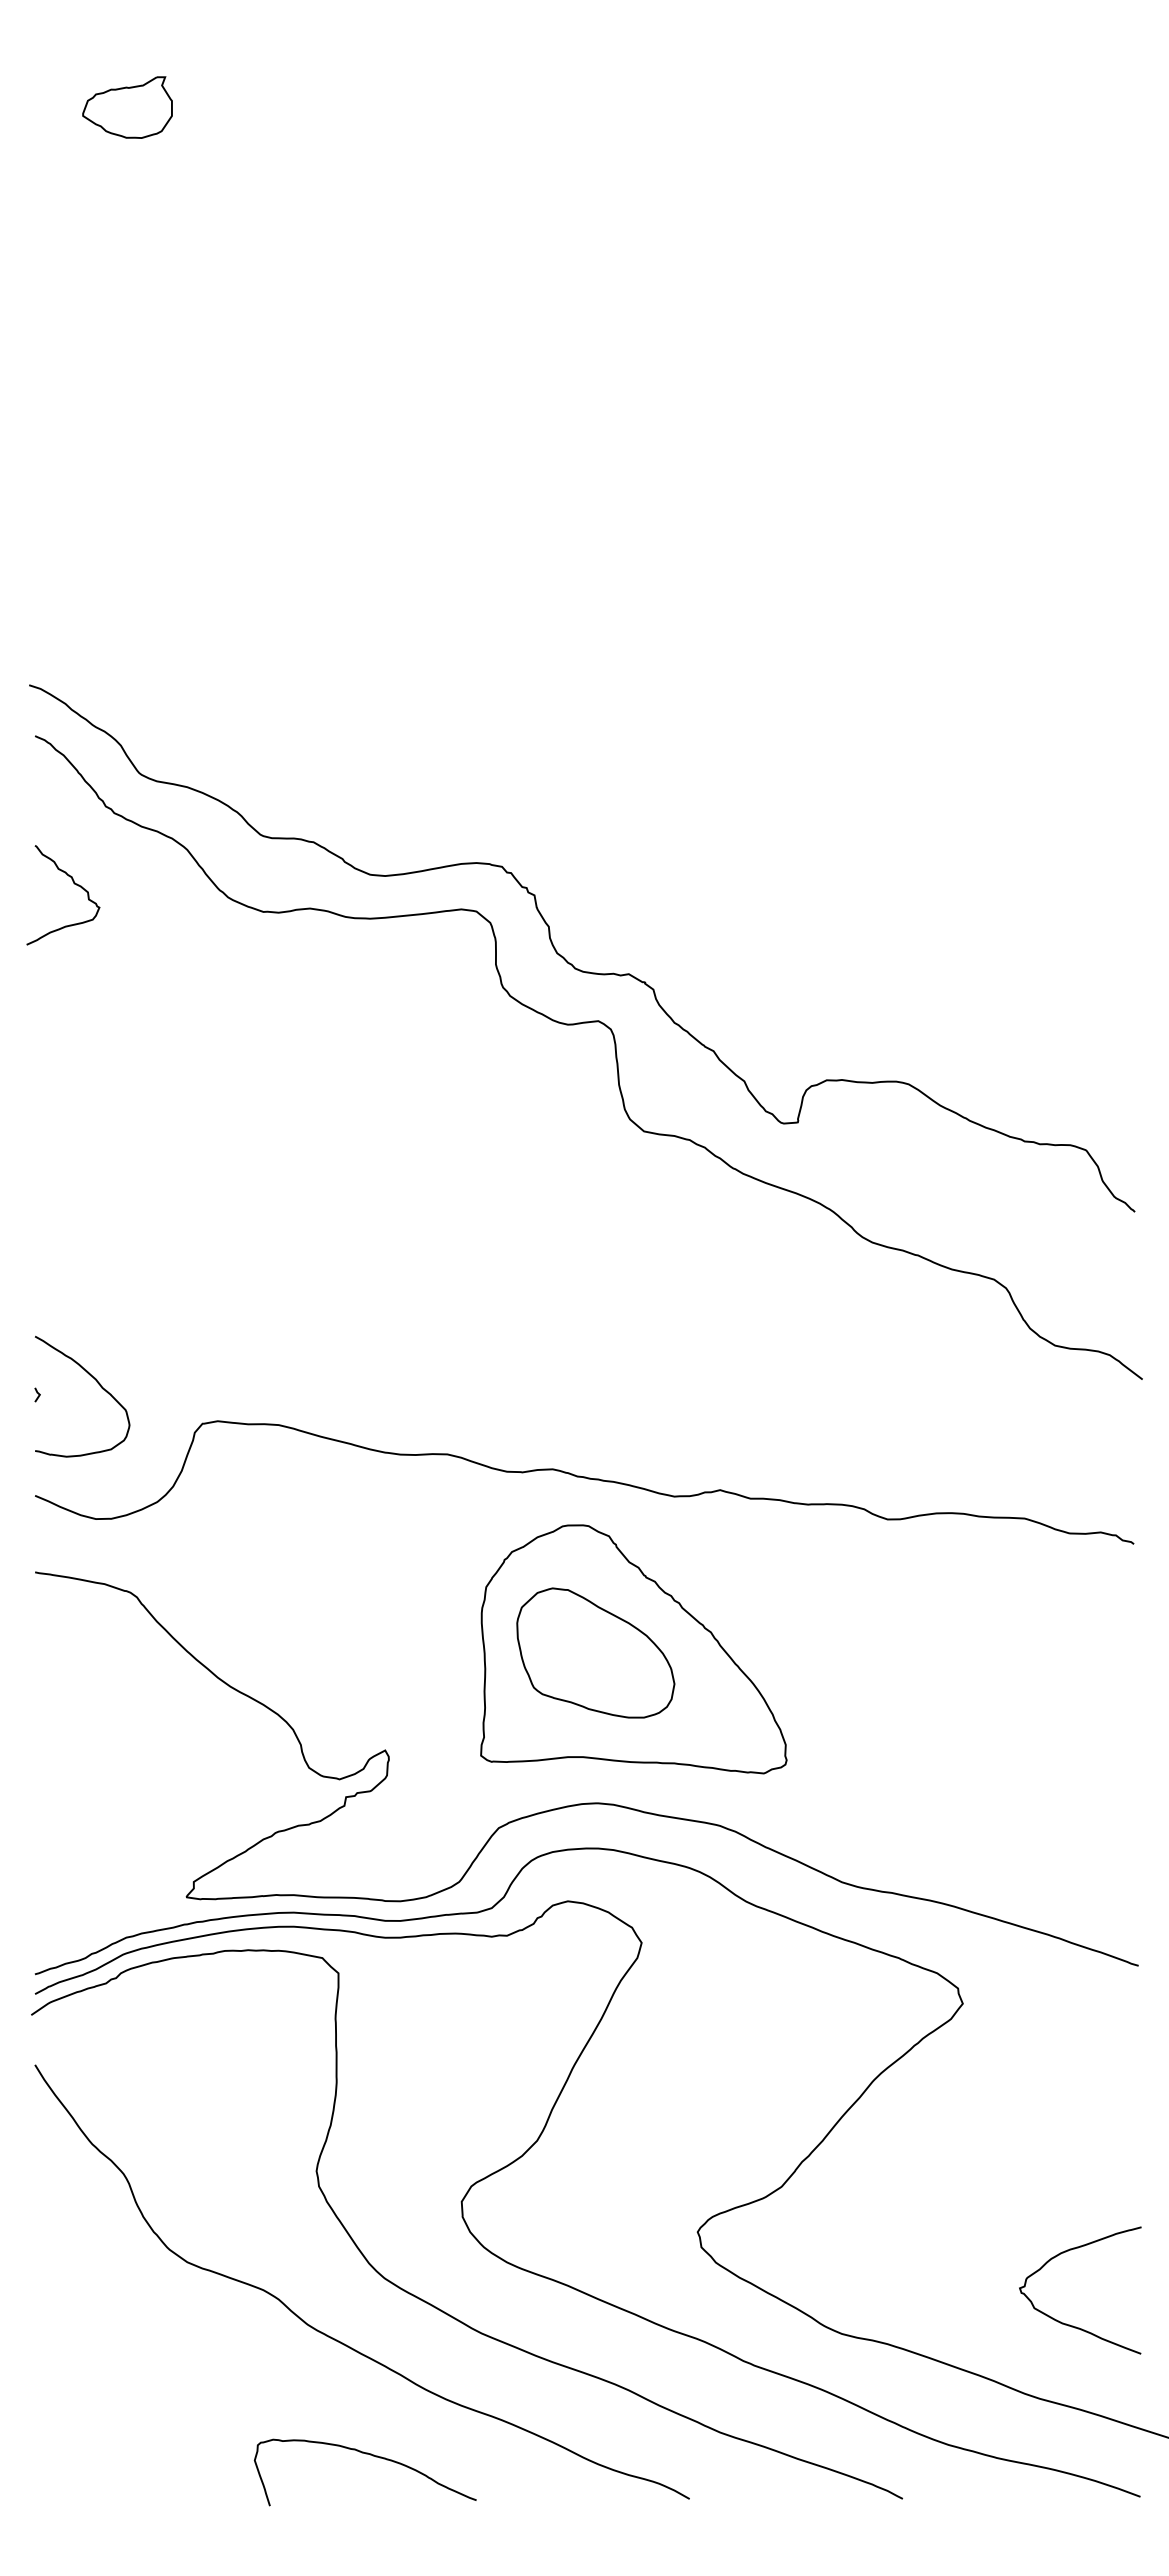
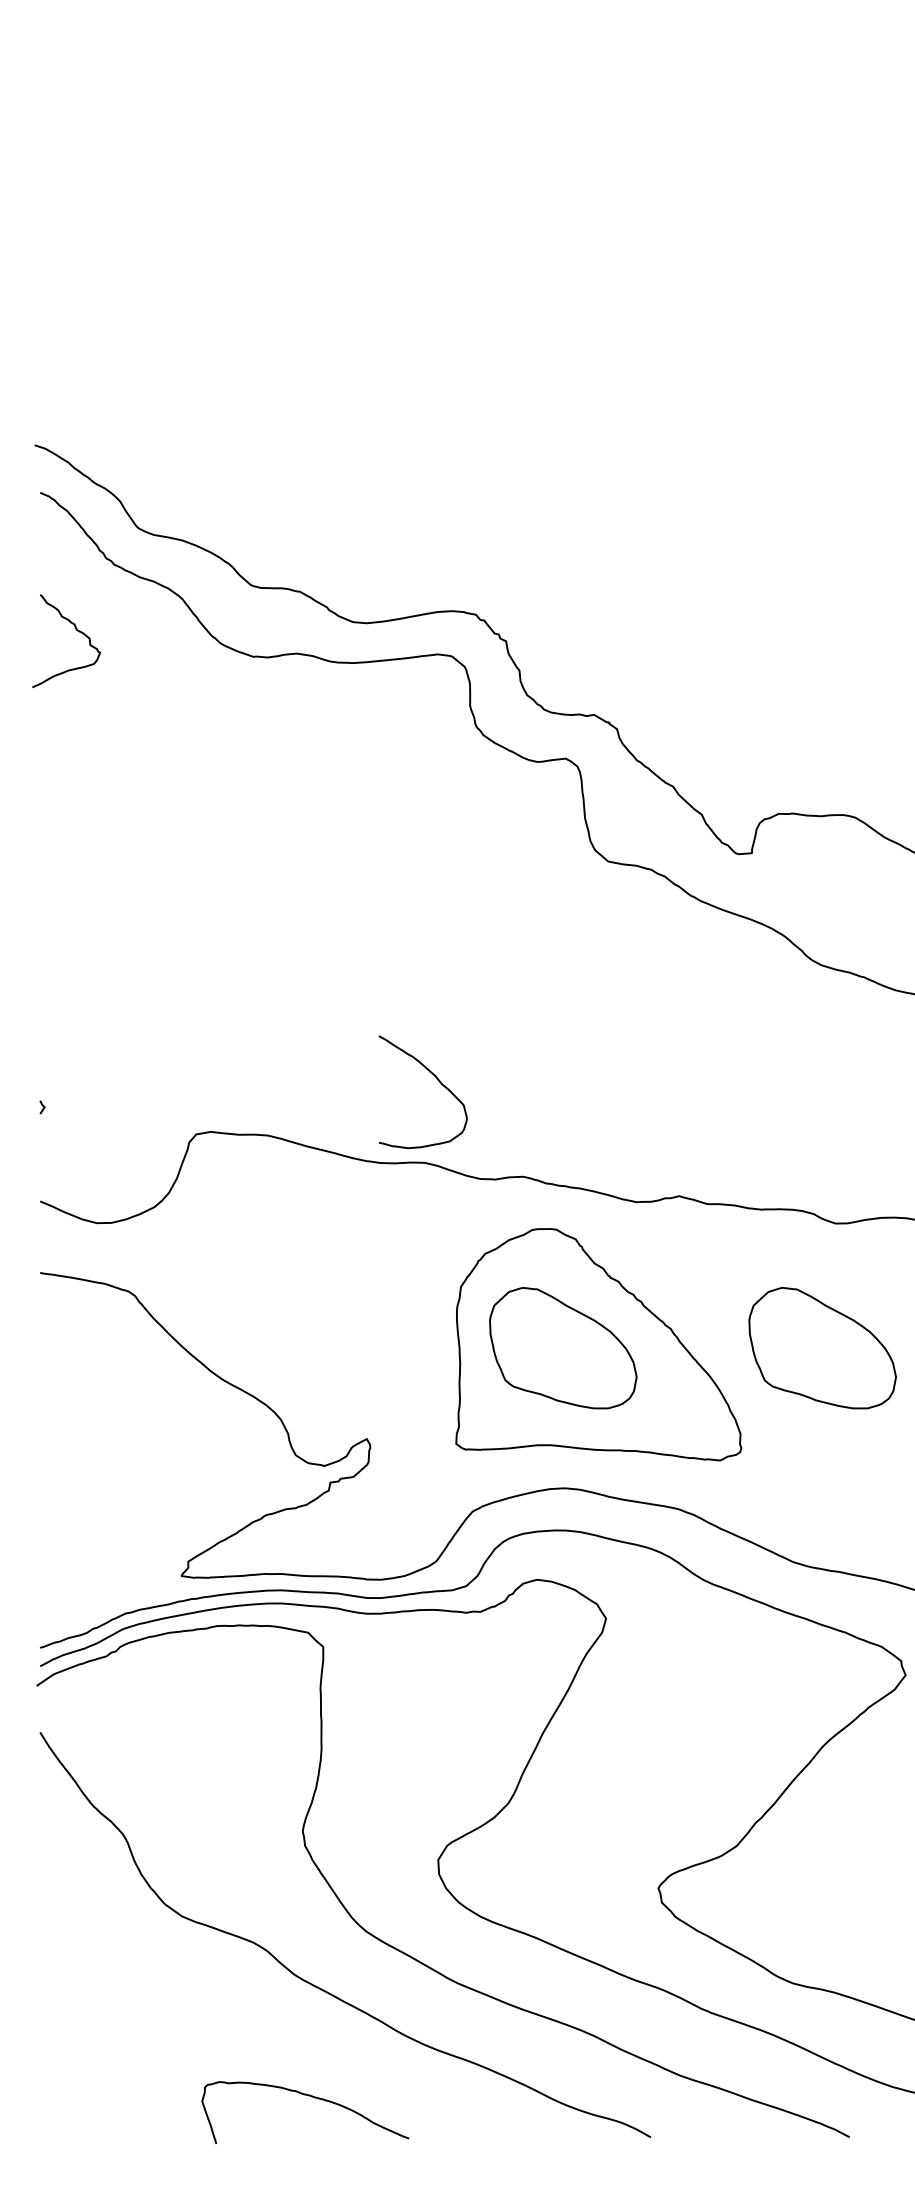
curve: (97, 1383) -> (437, 1079), moved
part: (873, 1652) -> (822, 1347), added
curve: (372, 2456) -> (312, 2097), moved

